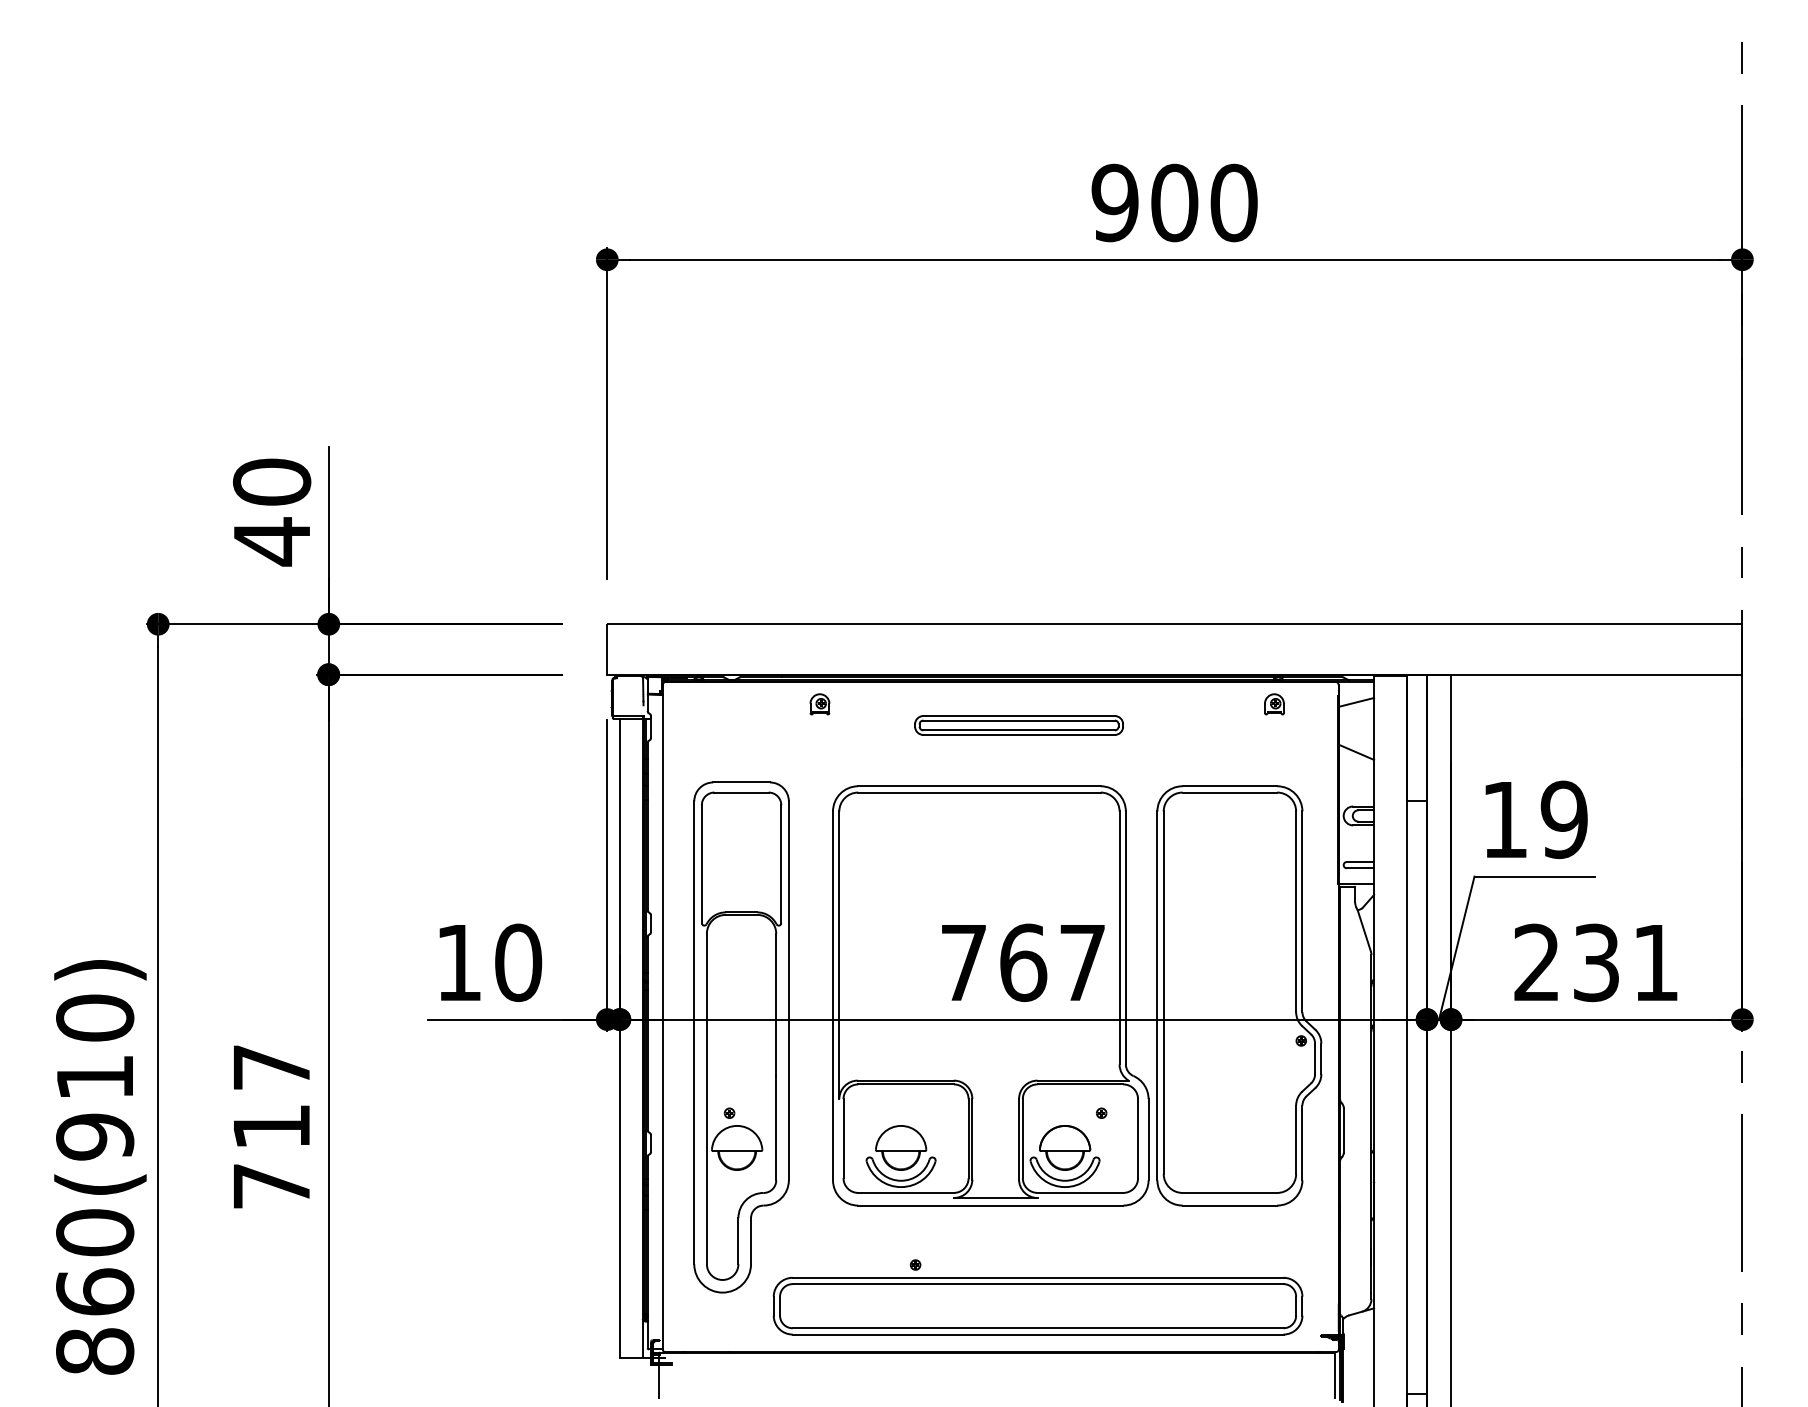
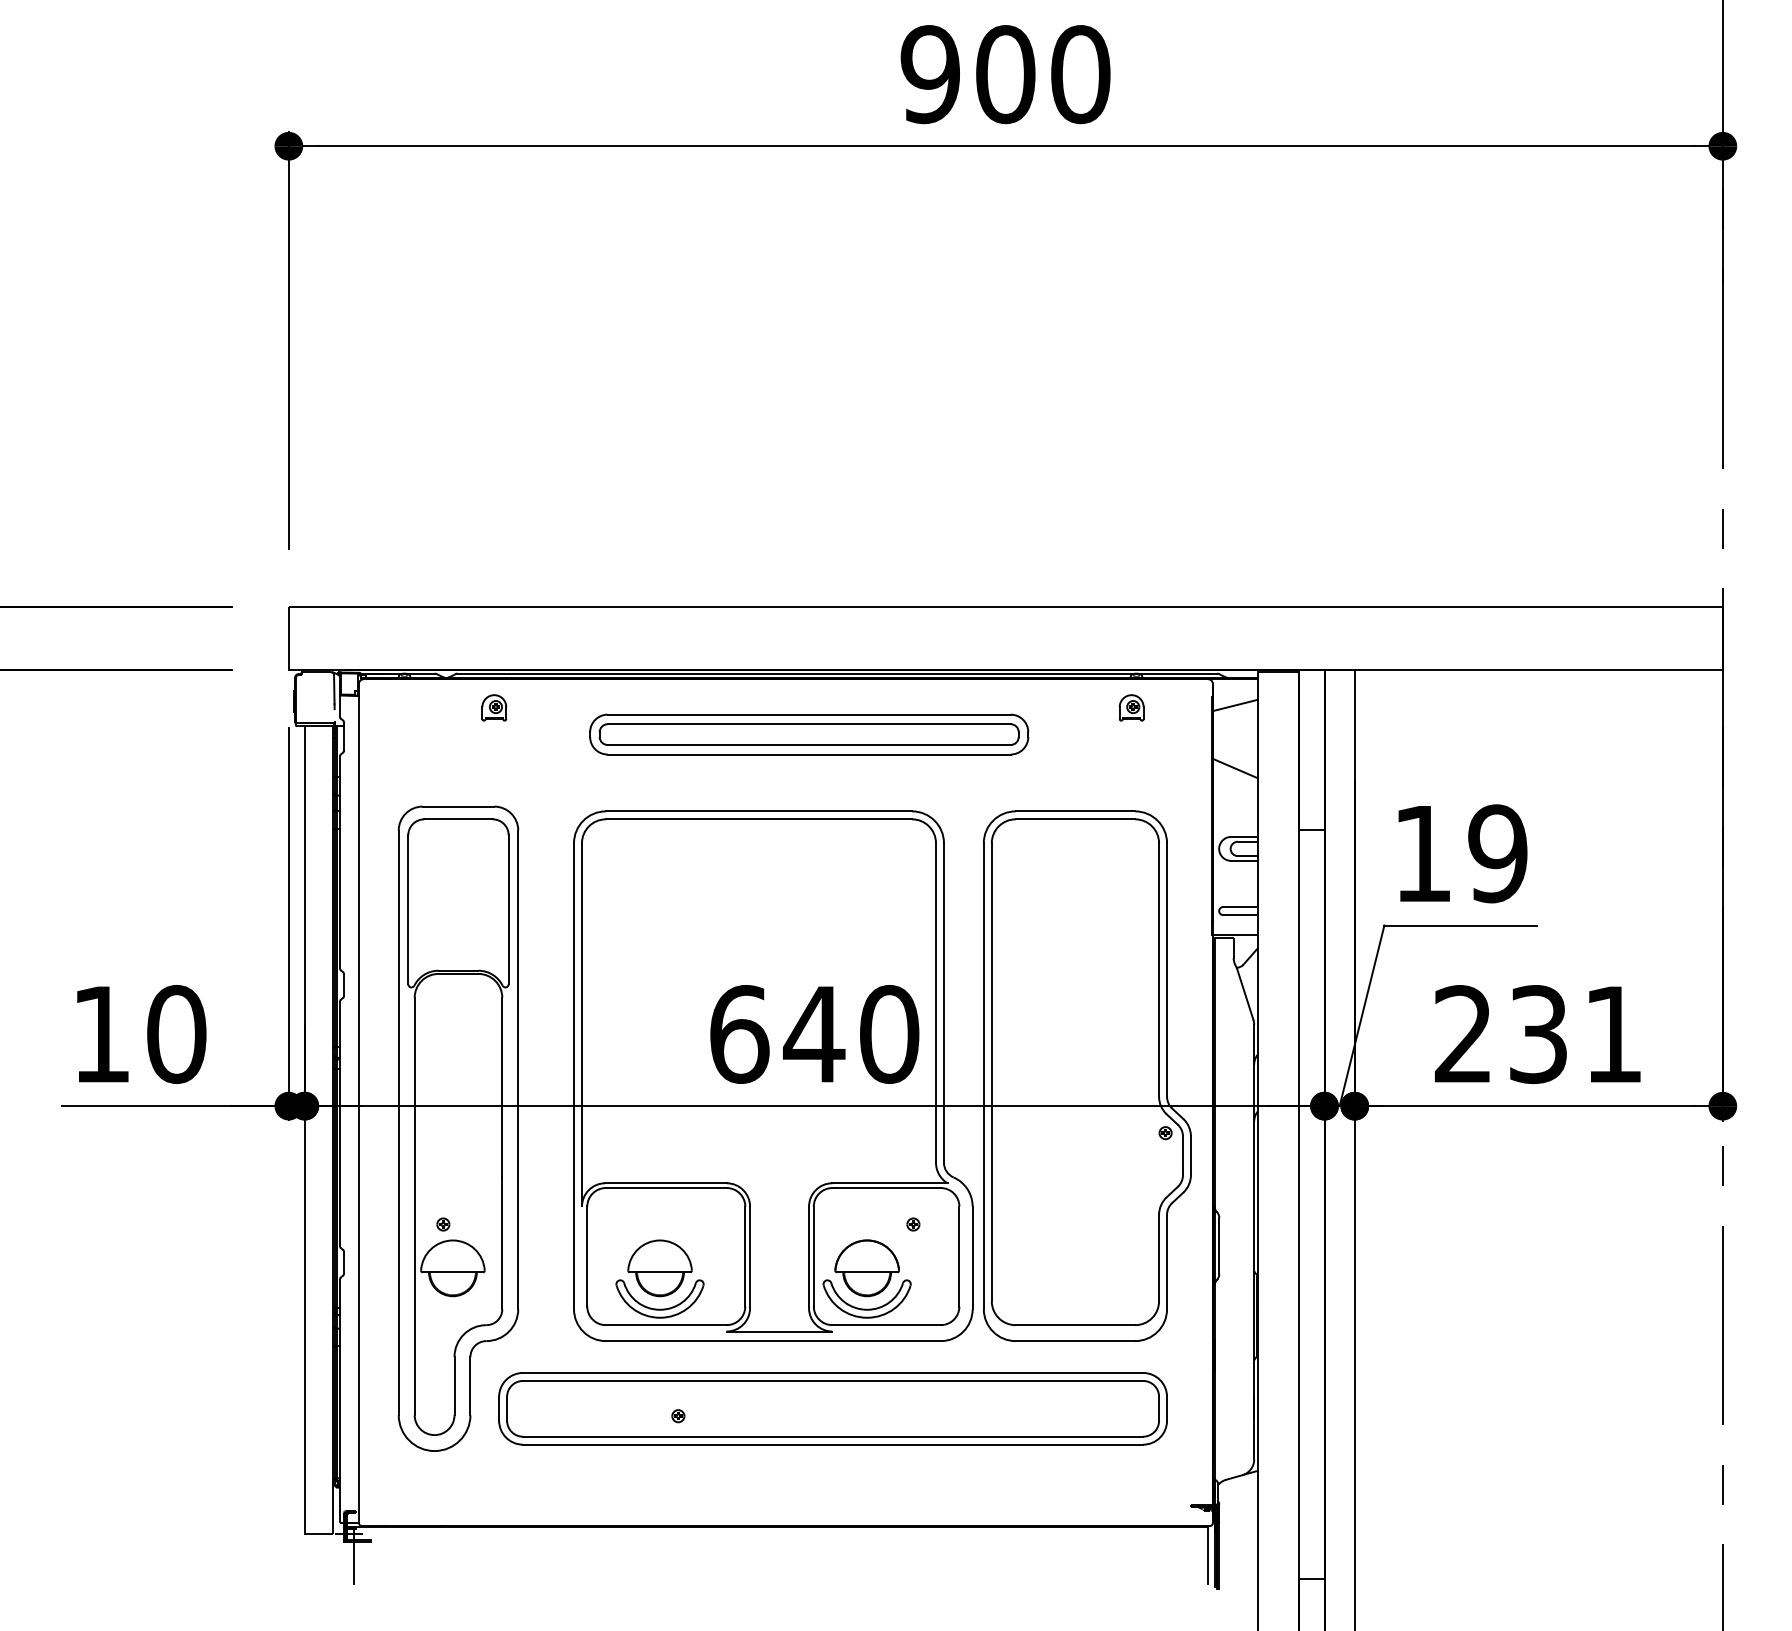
part: (819, 704) -> (493, 708), moved
part: (1018, 725) -> (808, 734), size x1.67
text: (1023, 962) -> (814, 1034), 767 -> 640
part: (1037, 1305) -> (832, 1407), moved

